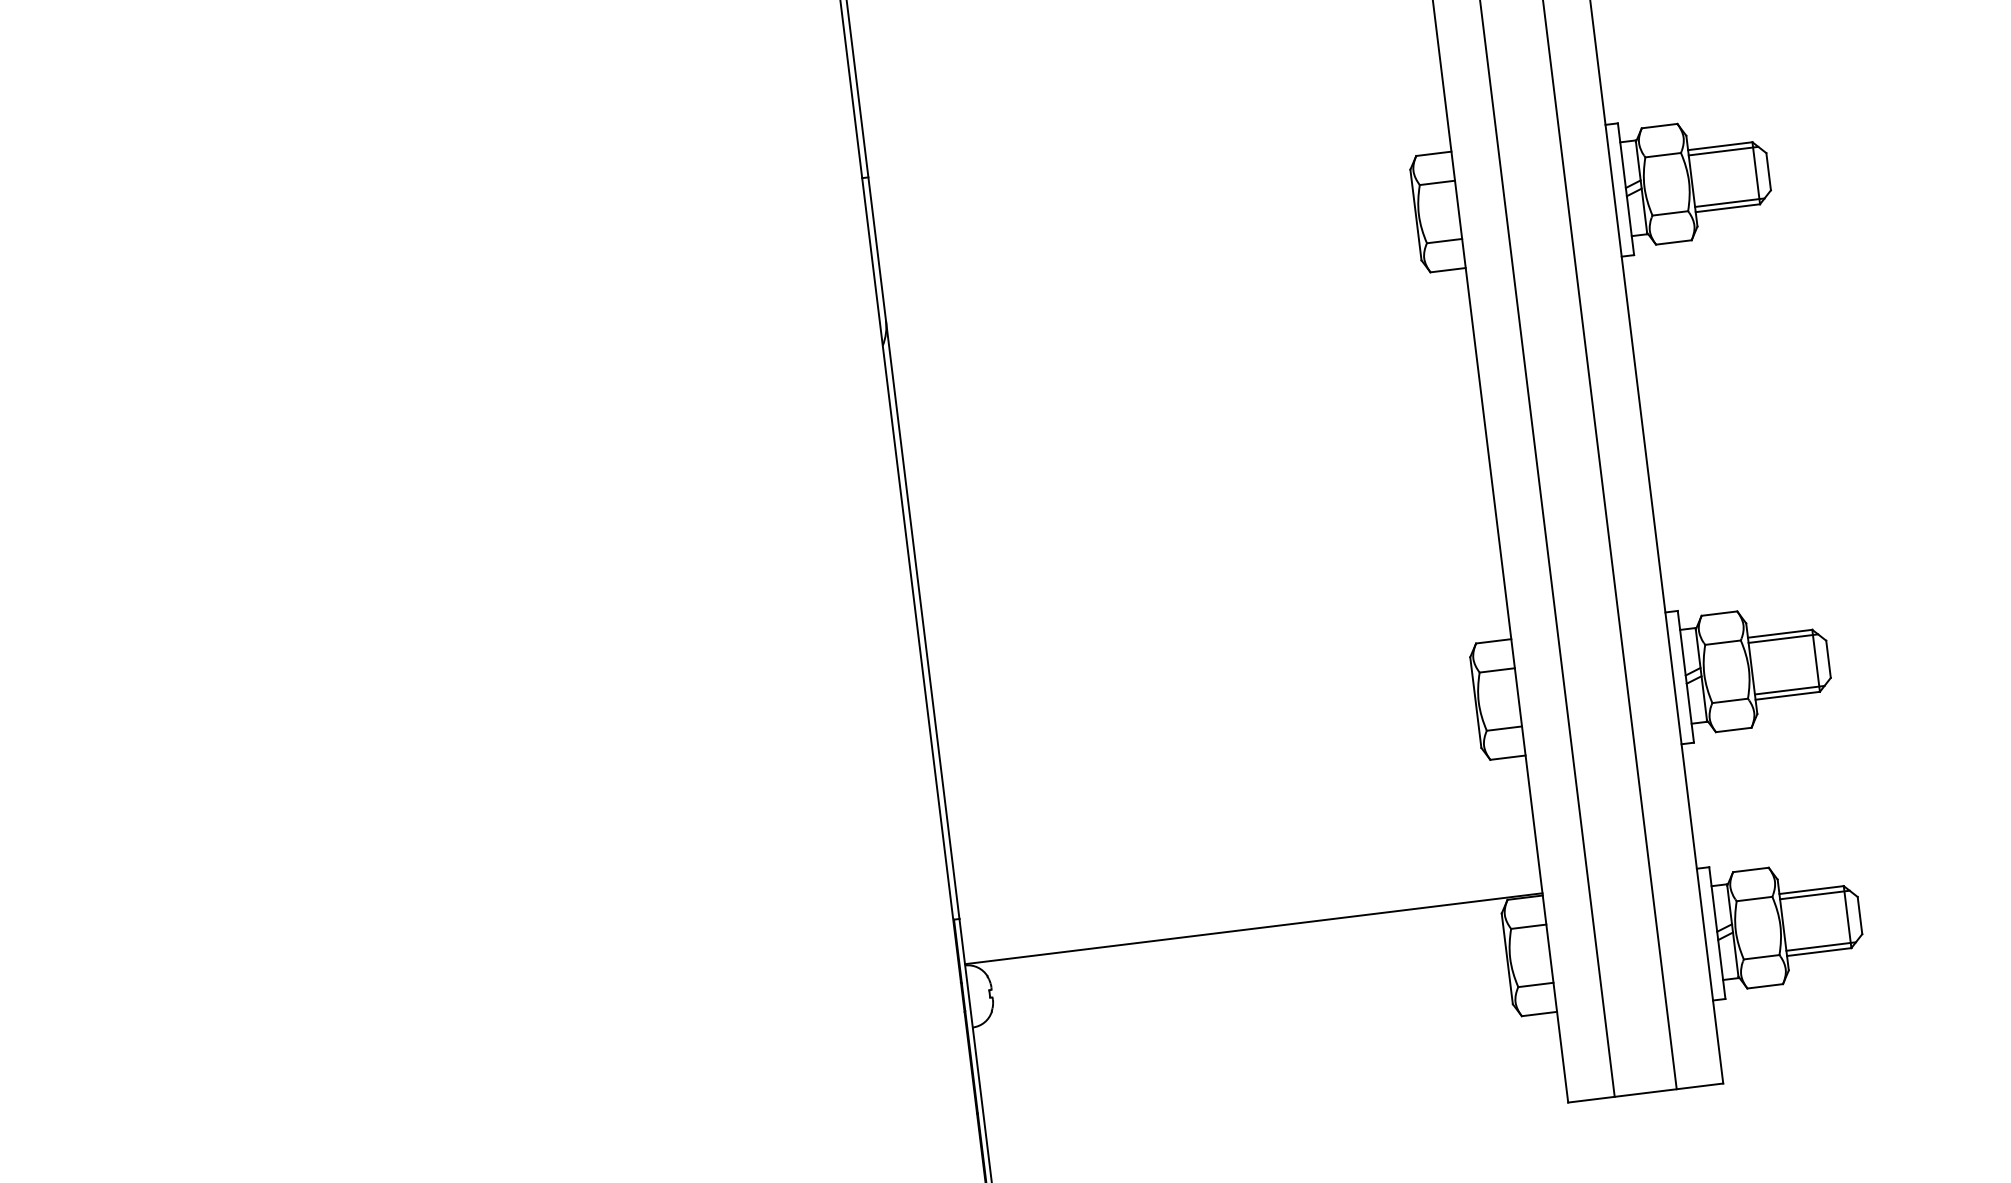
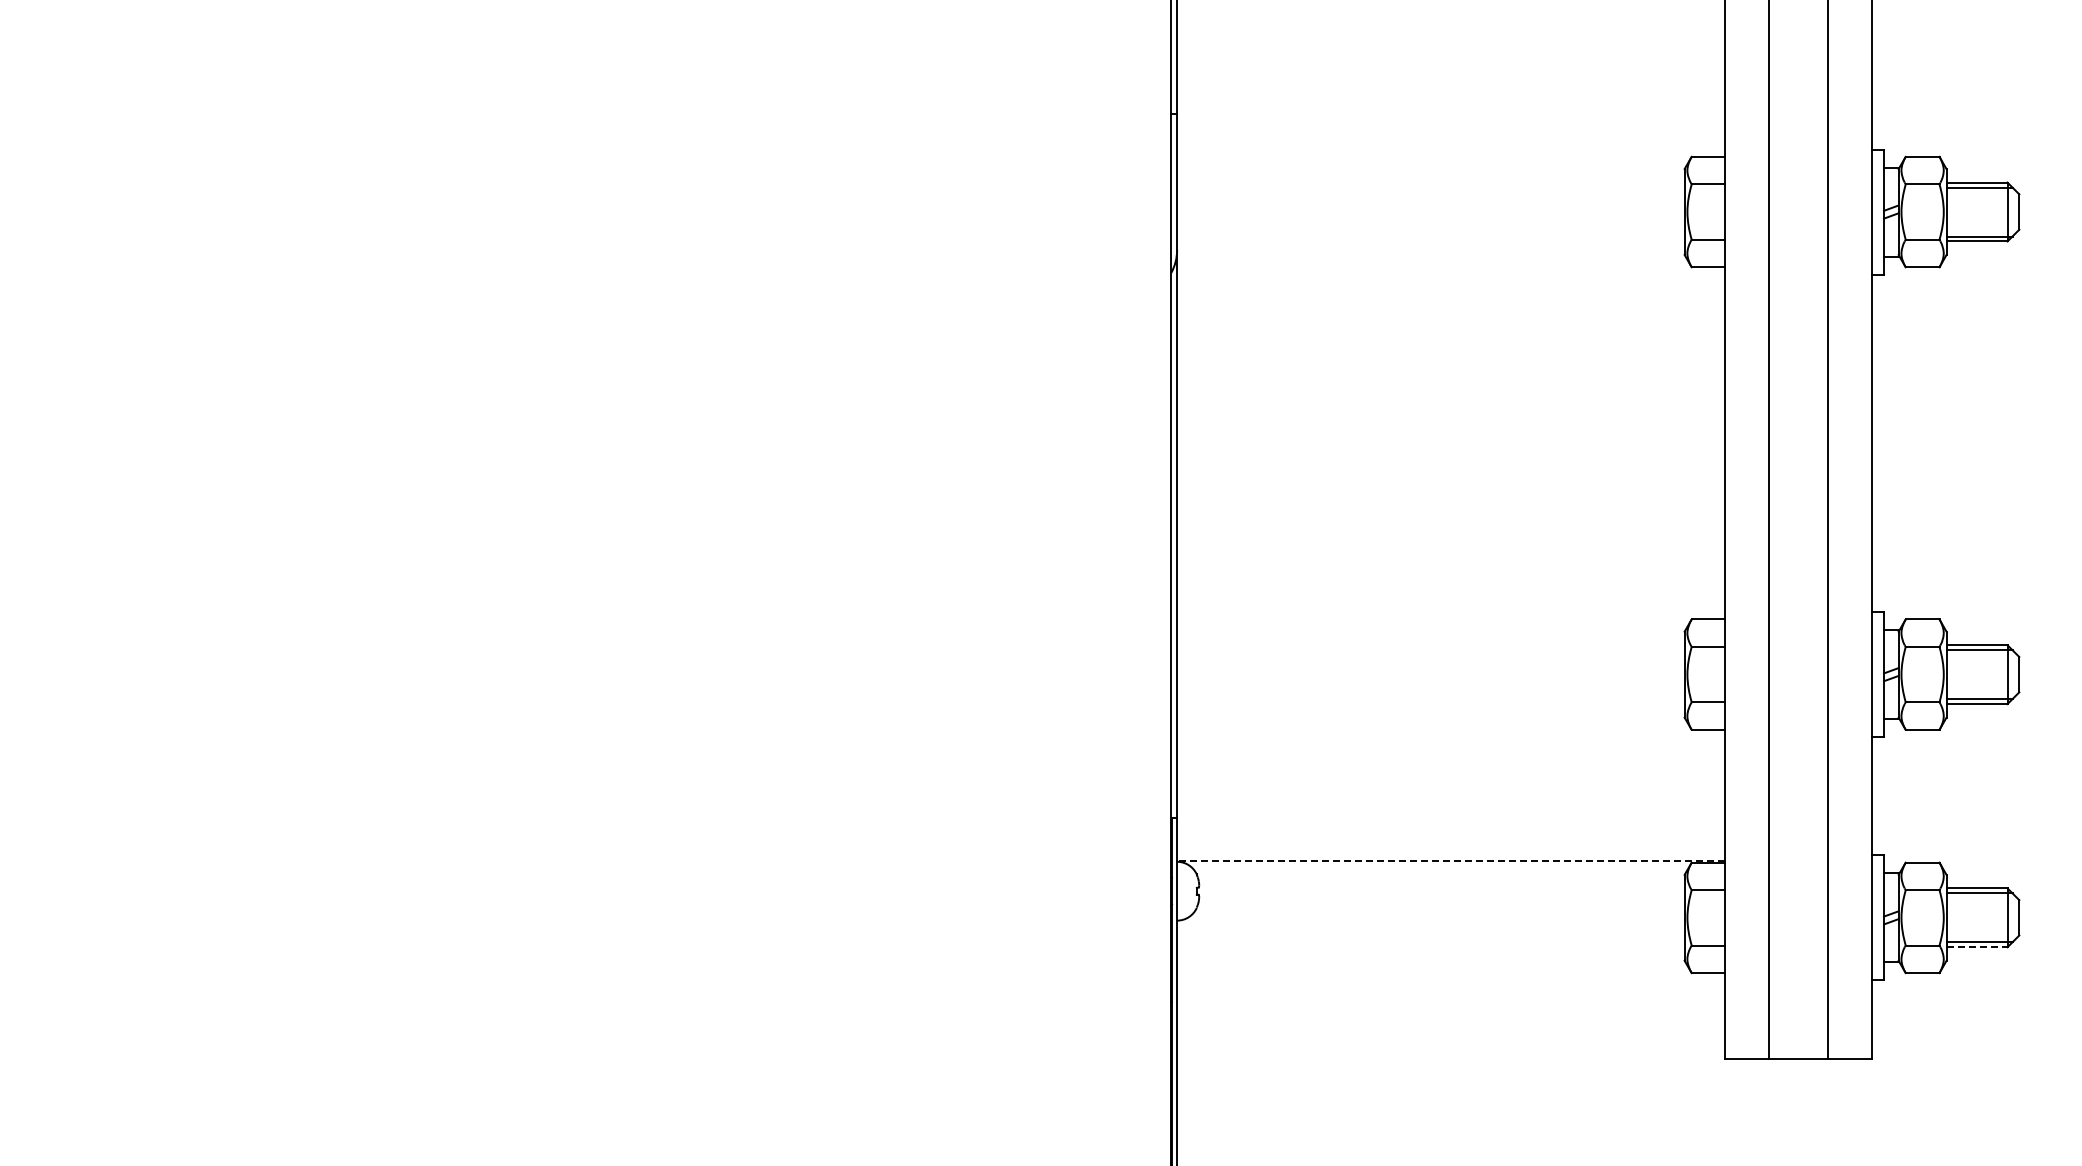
line: (1254, 928) -> (1451, 860), solid -> dashed
line: (1819, 952) -> (1977, 947), solid -> dashed

